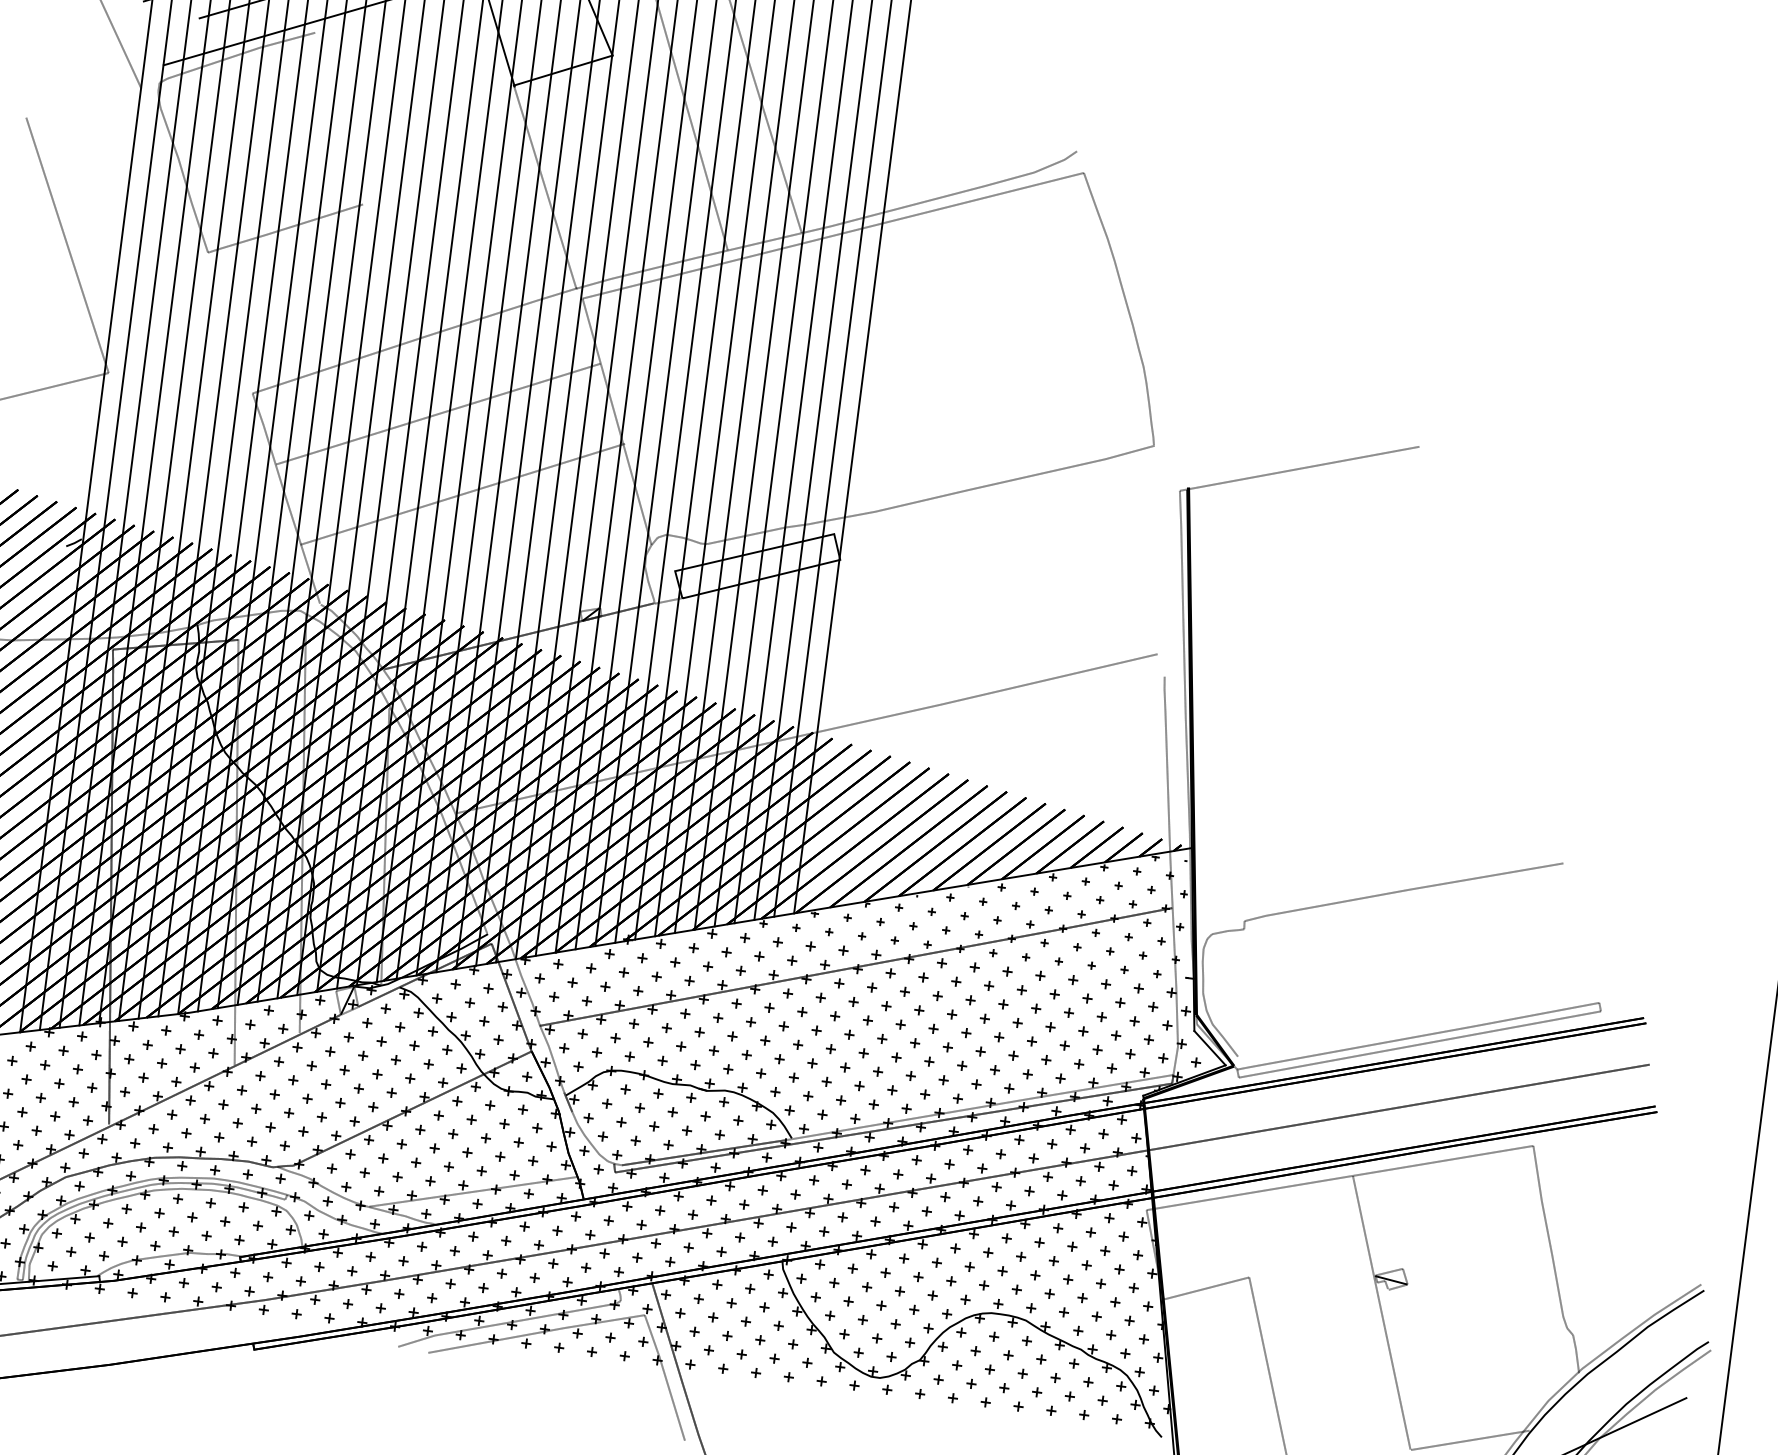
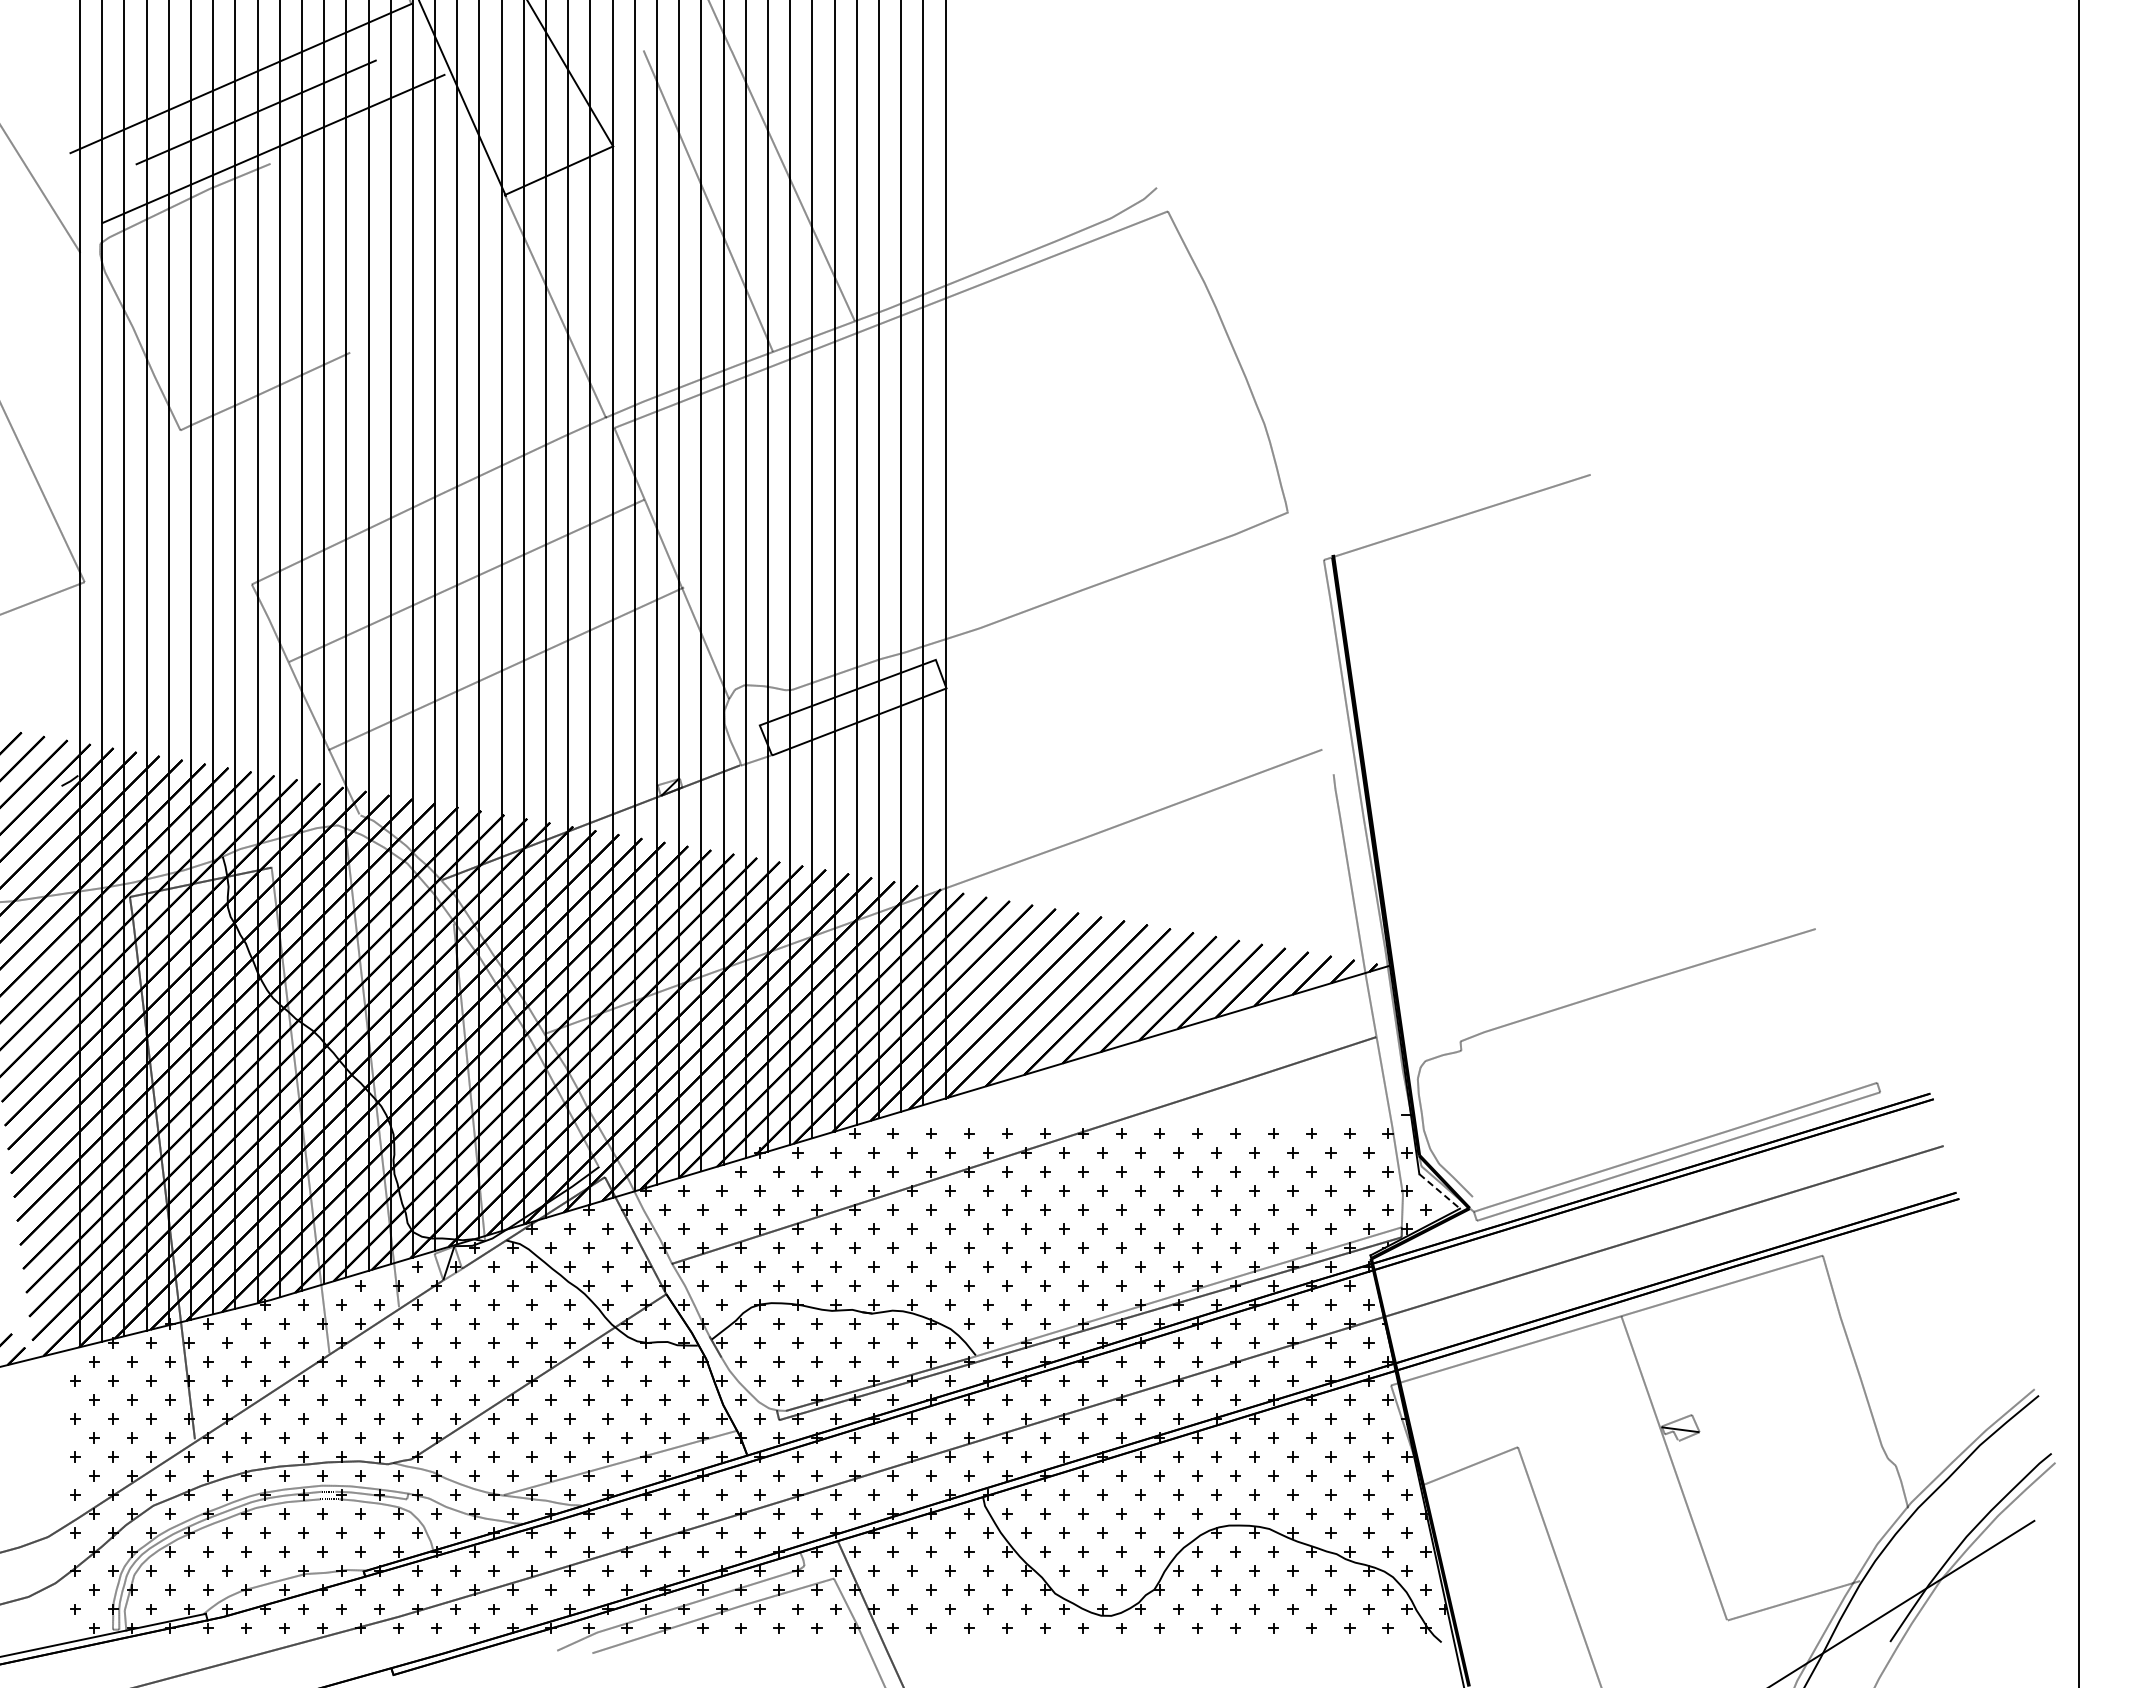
hatch: (981, 894) -> (1156, 1049), removed
line: (1209, 1048) -> (1439, 1191), solid -> dashed

